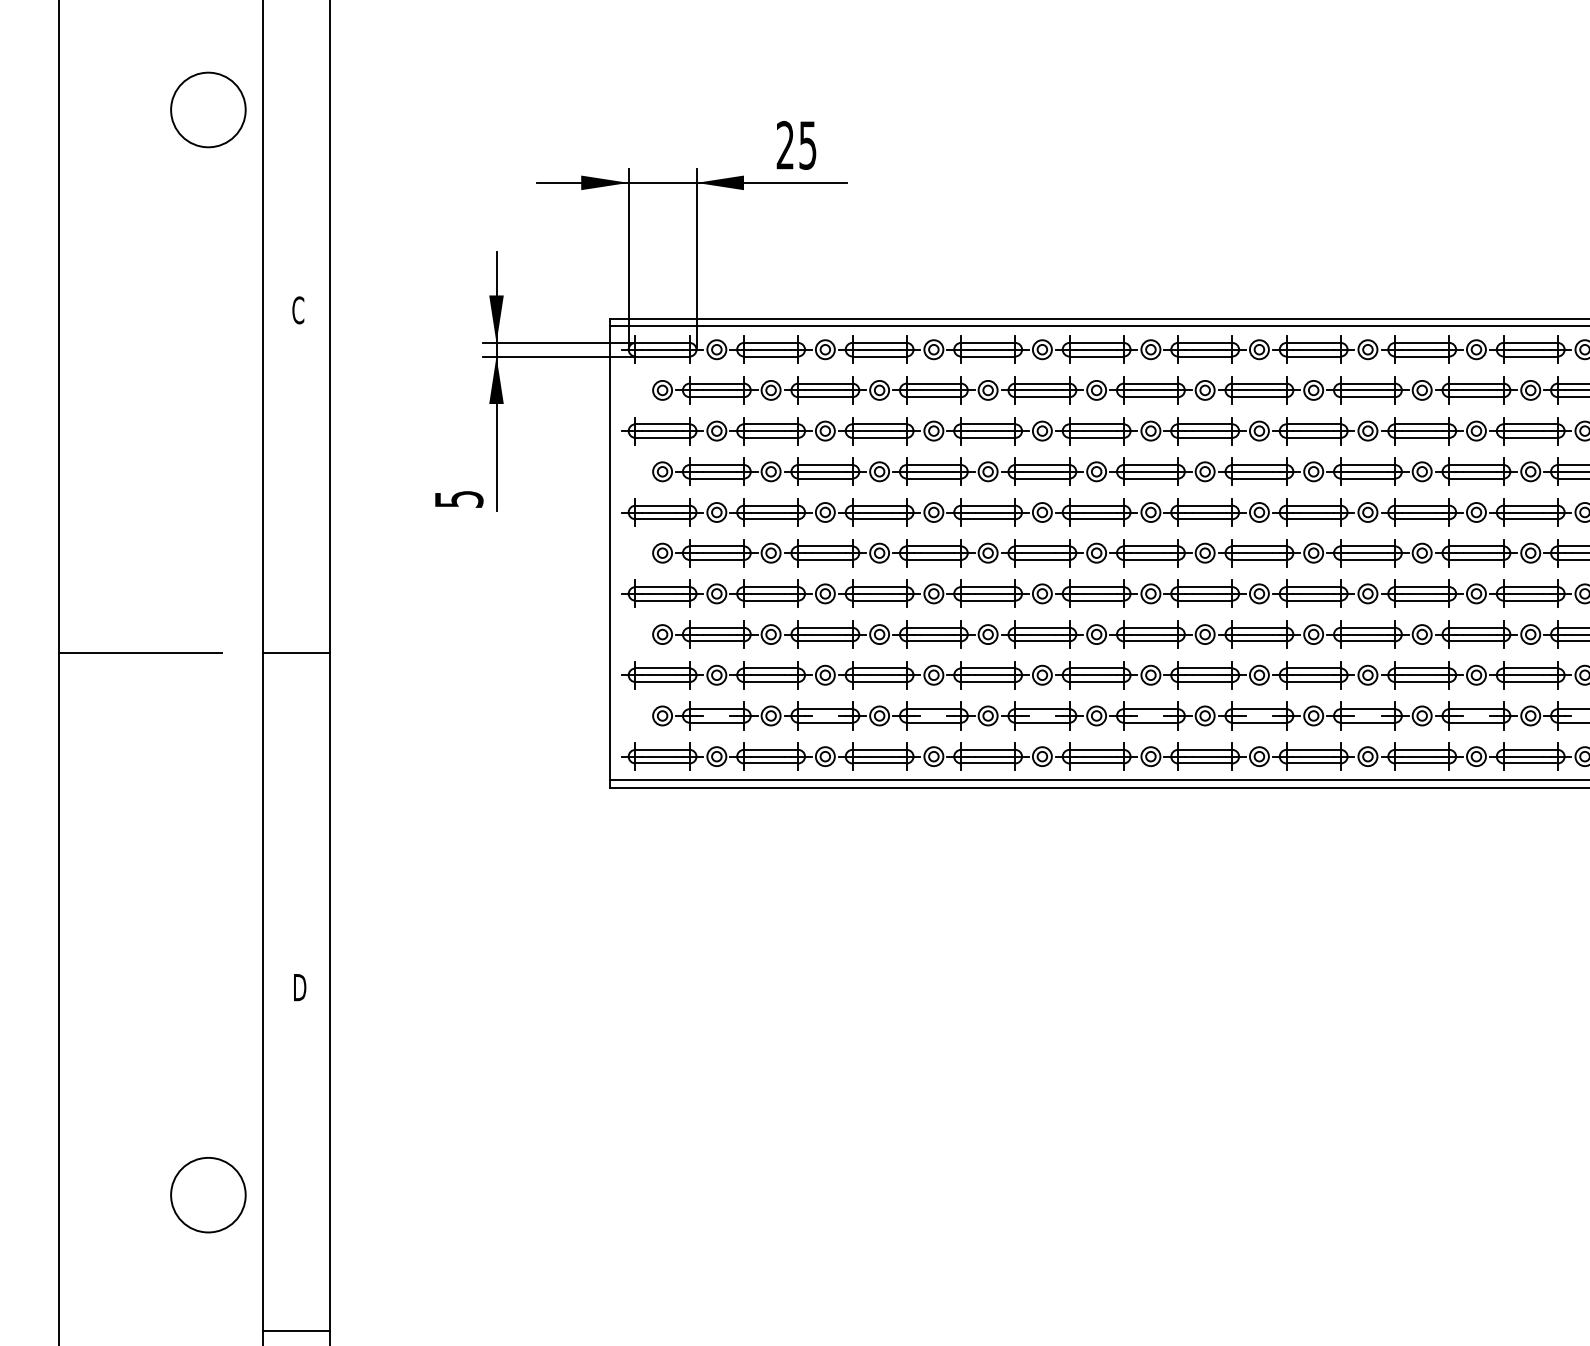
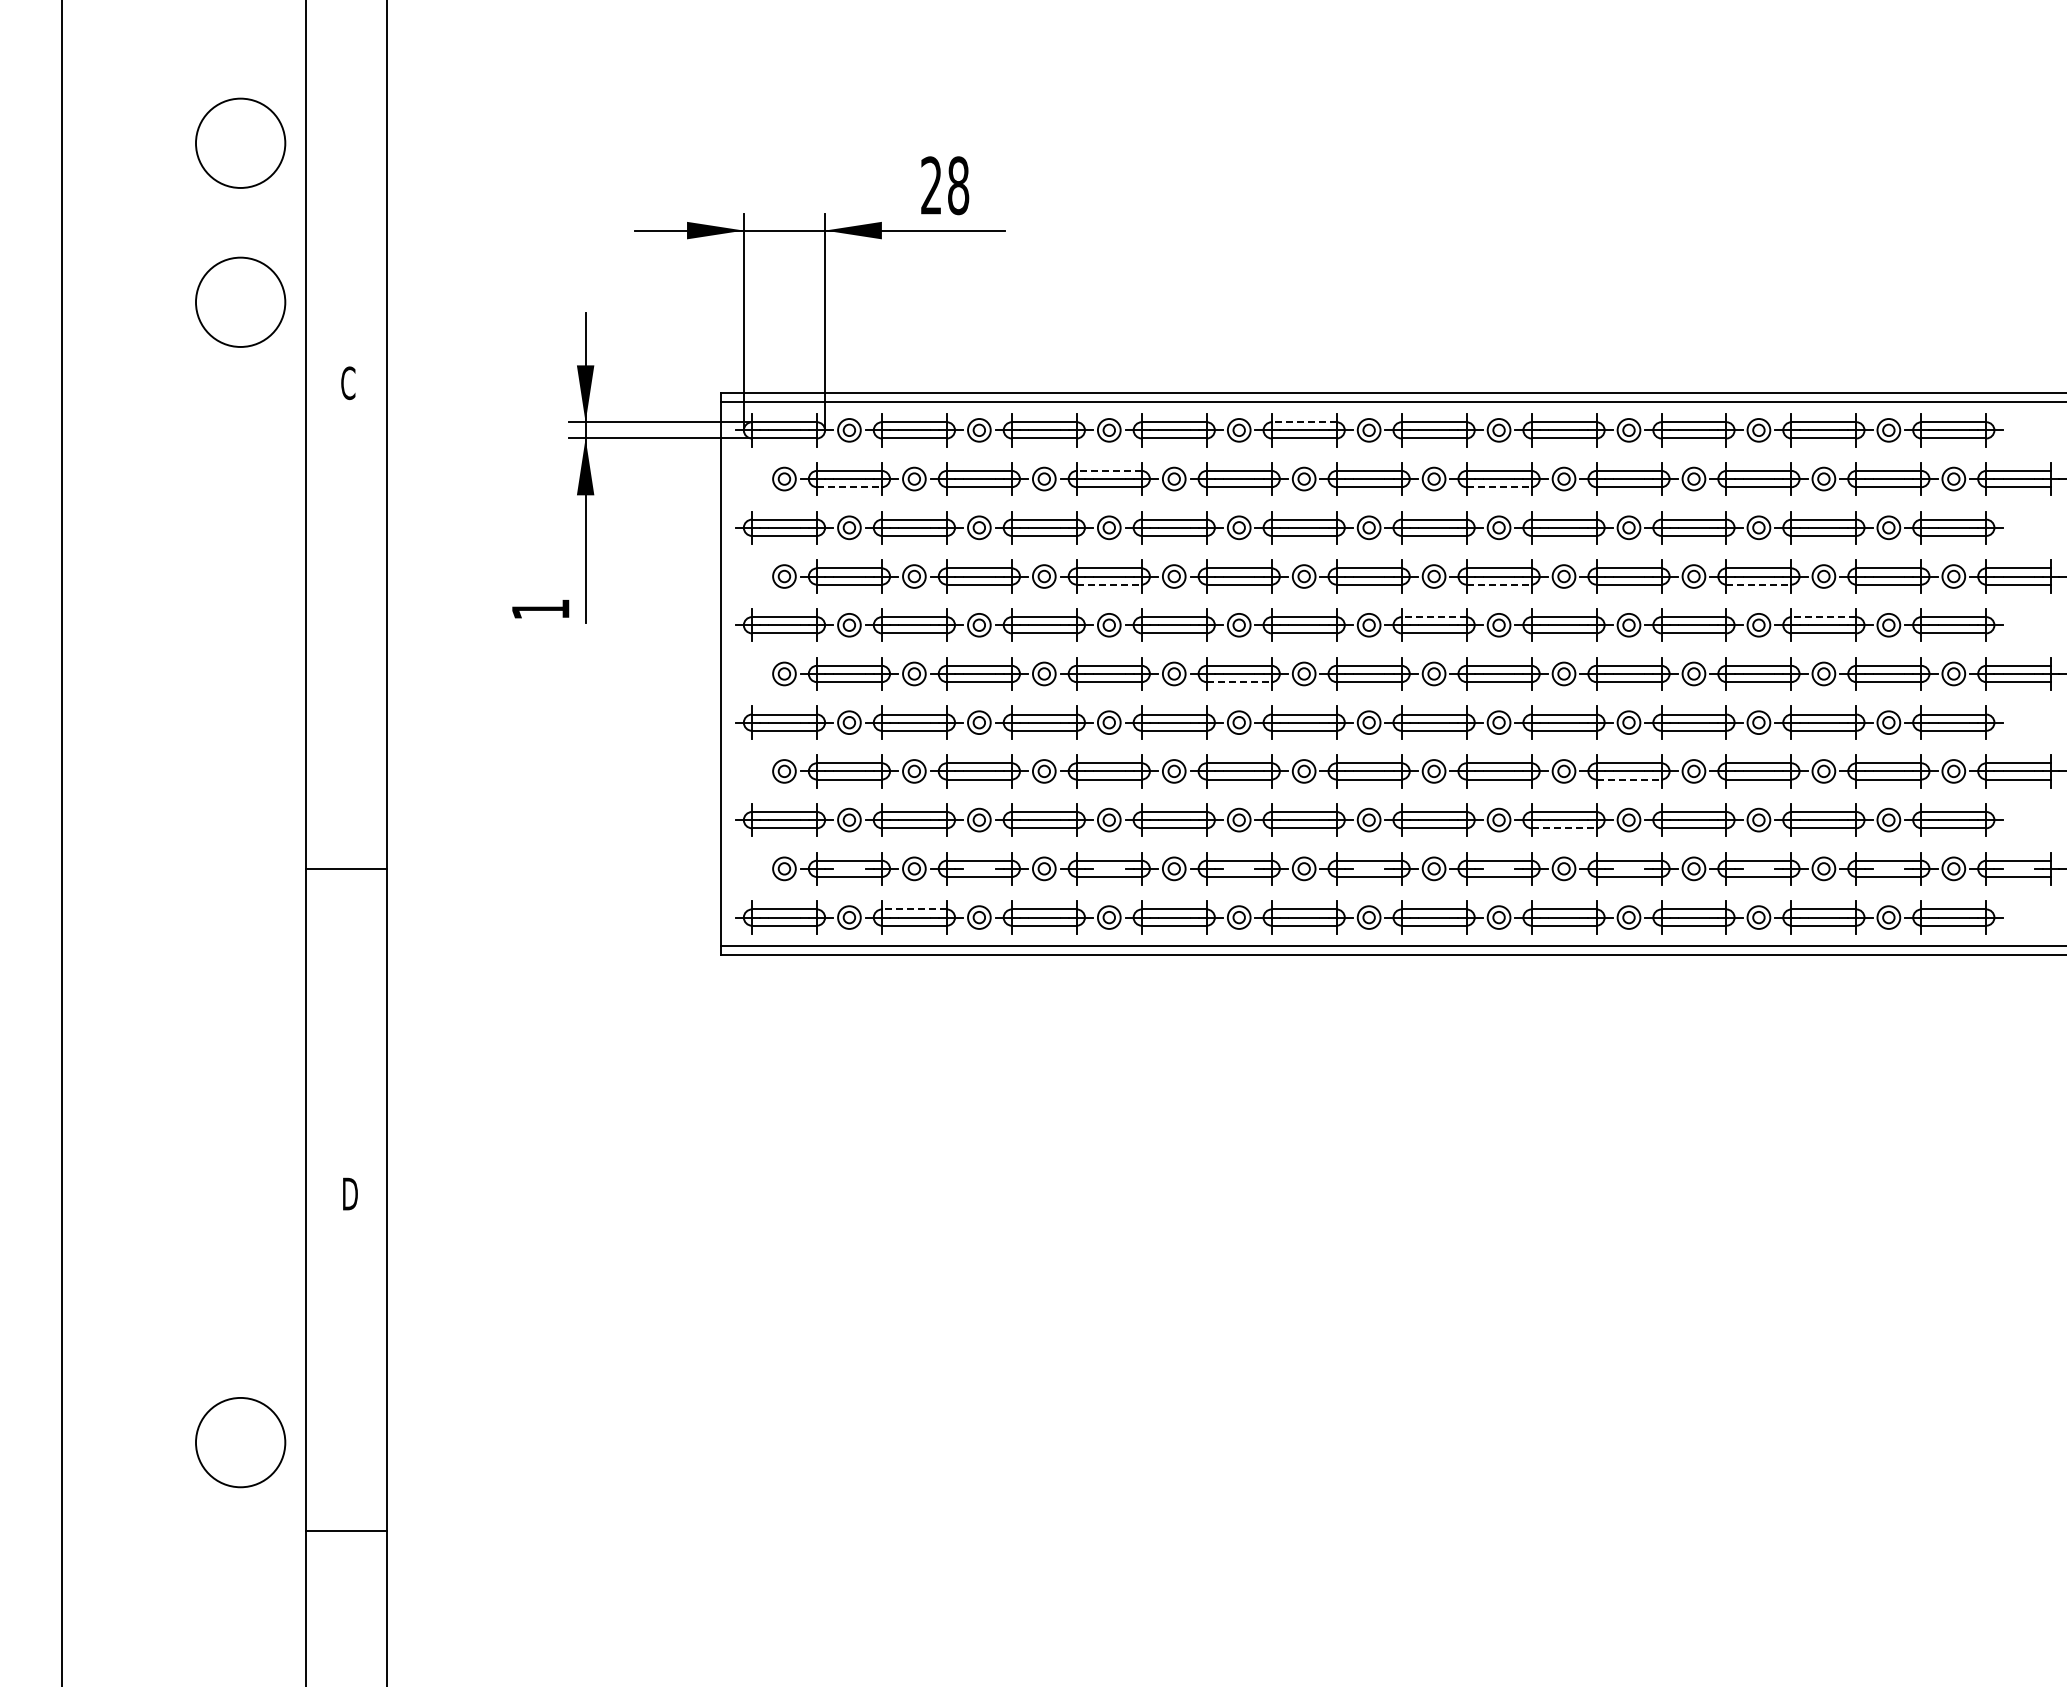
text: (807, 145) -> (958, 185), 25 -> 28
circle: (208, 242) -> (240, 301), added
line: (1096, 343) -> (1303, 422), solid -> dashed
line: (933, 383) -> (1108, 470), solid -> dashed
line: (716, 397) -> (849, 487), solid -> dashed
line: (1259, 397) -> (1499, 487), solid -> dashed
line: (934, 478) -> (1109, 584), solid -> dashed
line: (1259, 478) -> (1499, 584), solid -> dashed
line: (1476, 478) -> (1759, 584), solid -> dashed
text: (459, 499) -> (541, 609), 5 -> 1
line: (1204, 506) -> (1433, 617), solid -> dashed
line: (1530, 506) -> (1823, 617), solid -> dashed
line: (1042, 560) -> (1239, 682), solid -> dashed
line: (1368, 641) -> (1629, 779), solid -> dashed
line: (140, 652) -> (159, 792), removed
line: (295, 652) -> (345, 868), moved
line: (1314, 682) -> (1564, 828), solid -> dashed
line: (770, 749) -> (913, 909), solid -> dashed
line: (295, 1331) -> (345, 1531), moved

